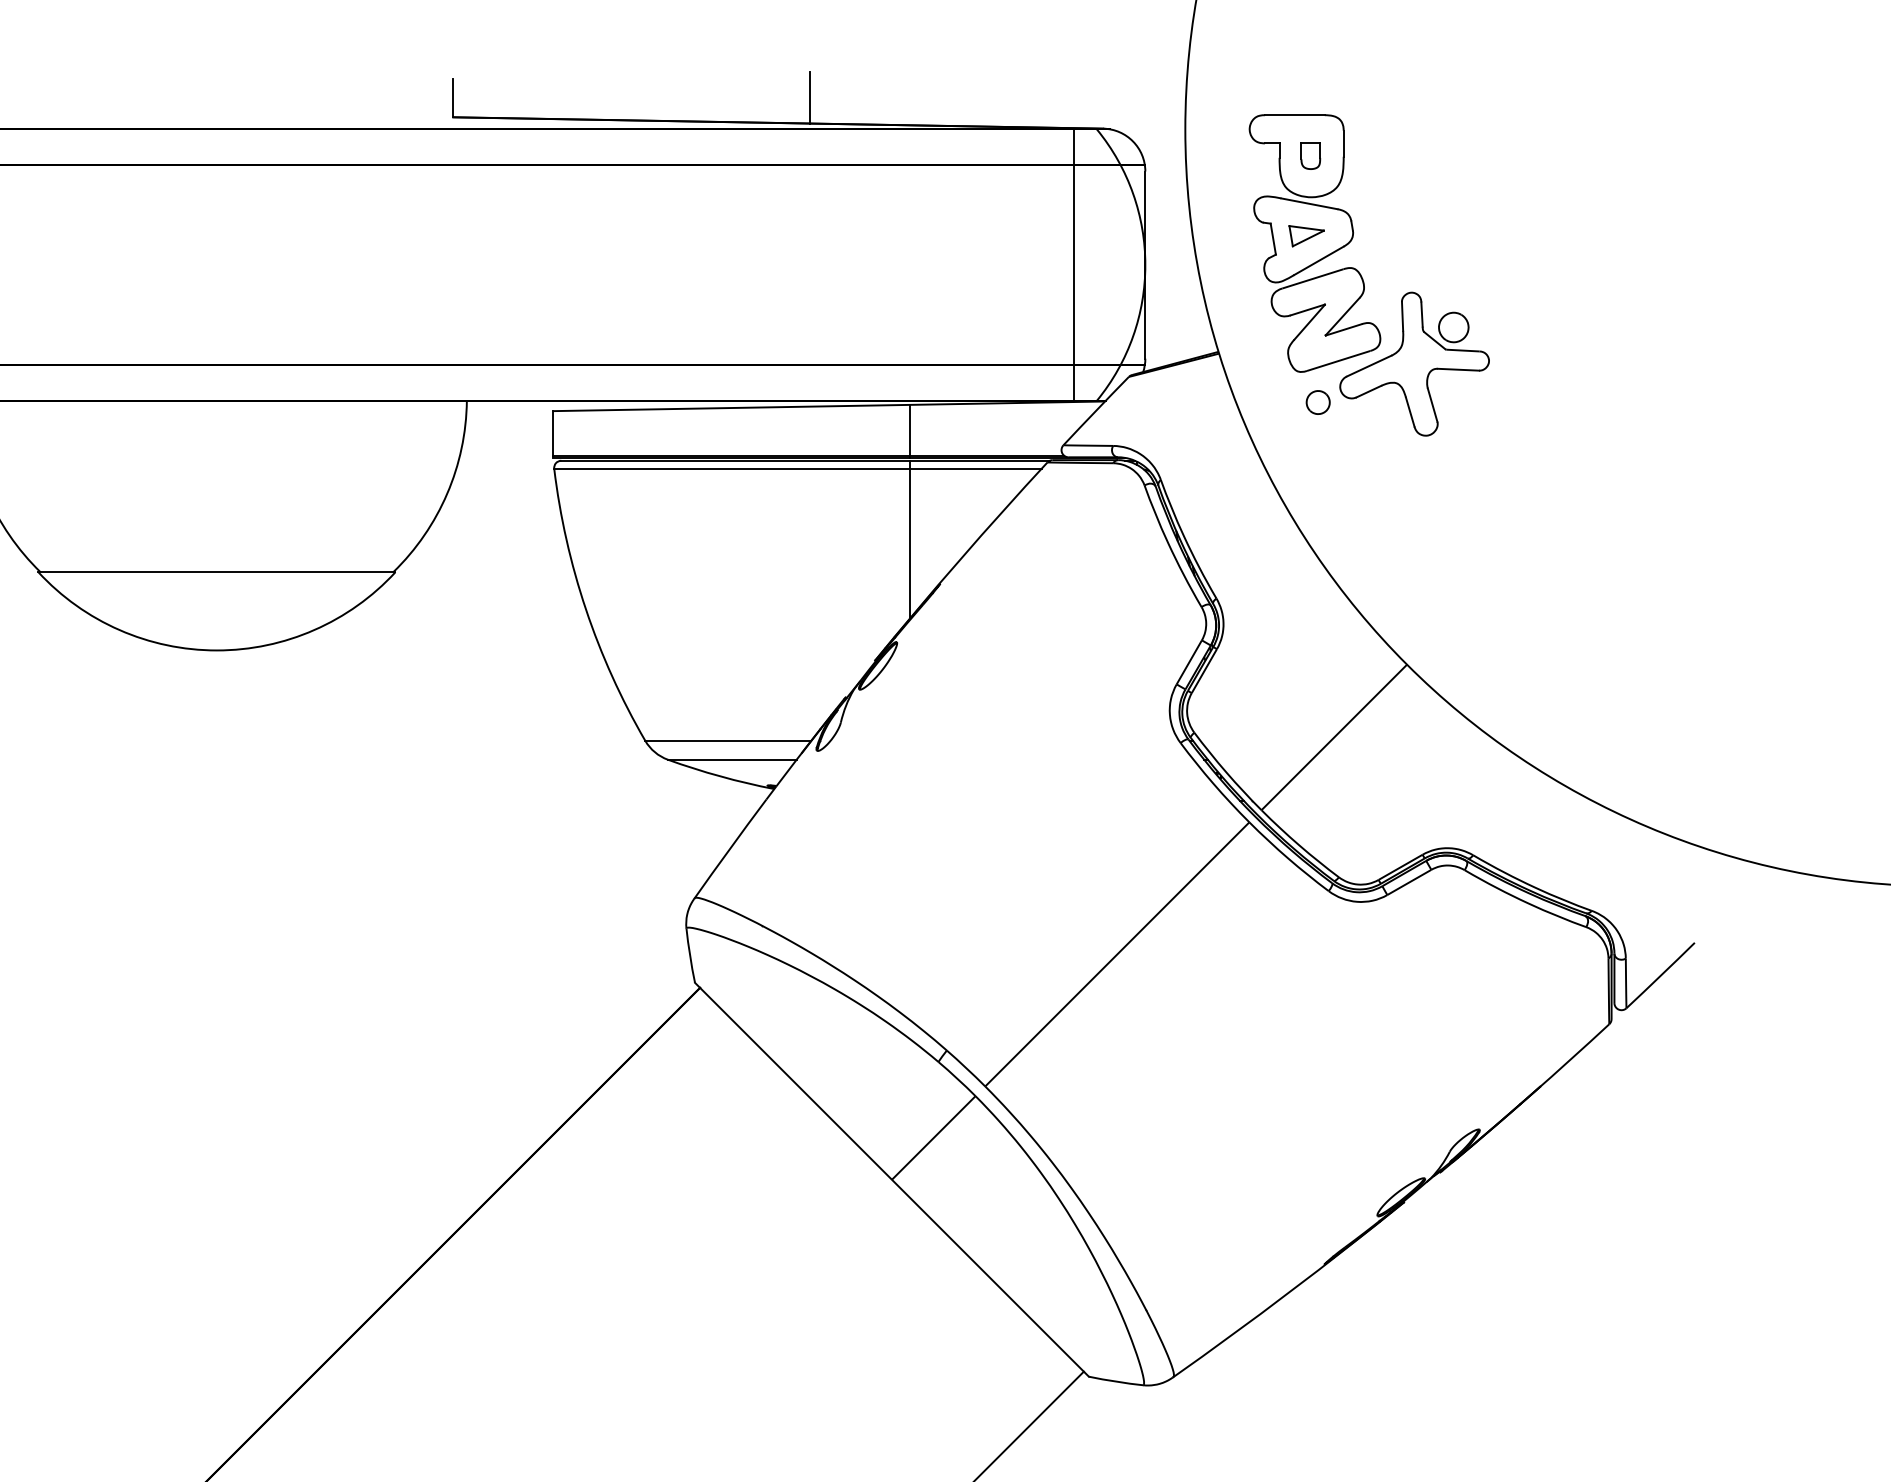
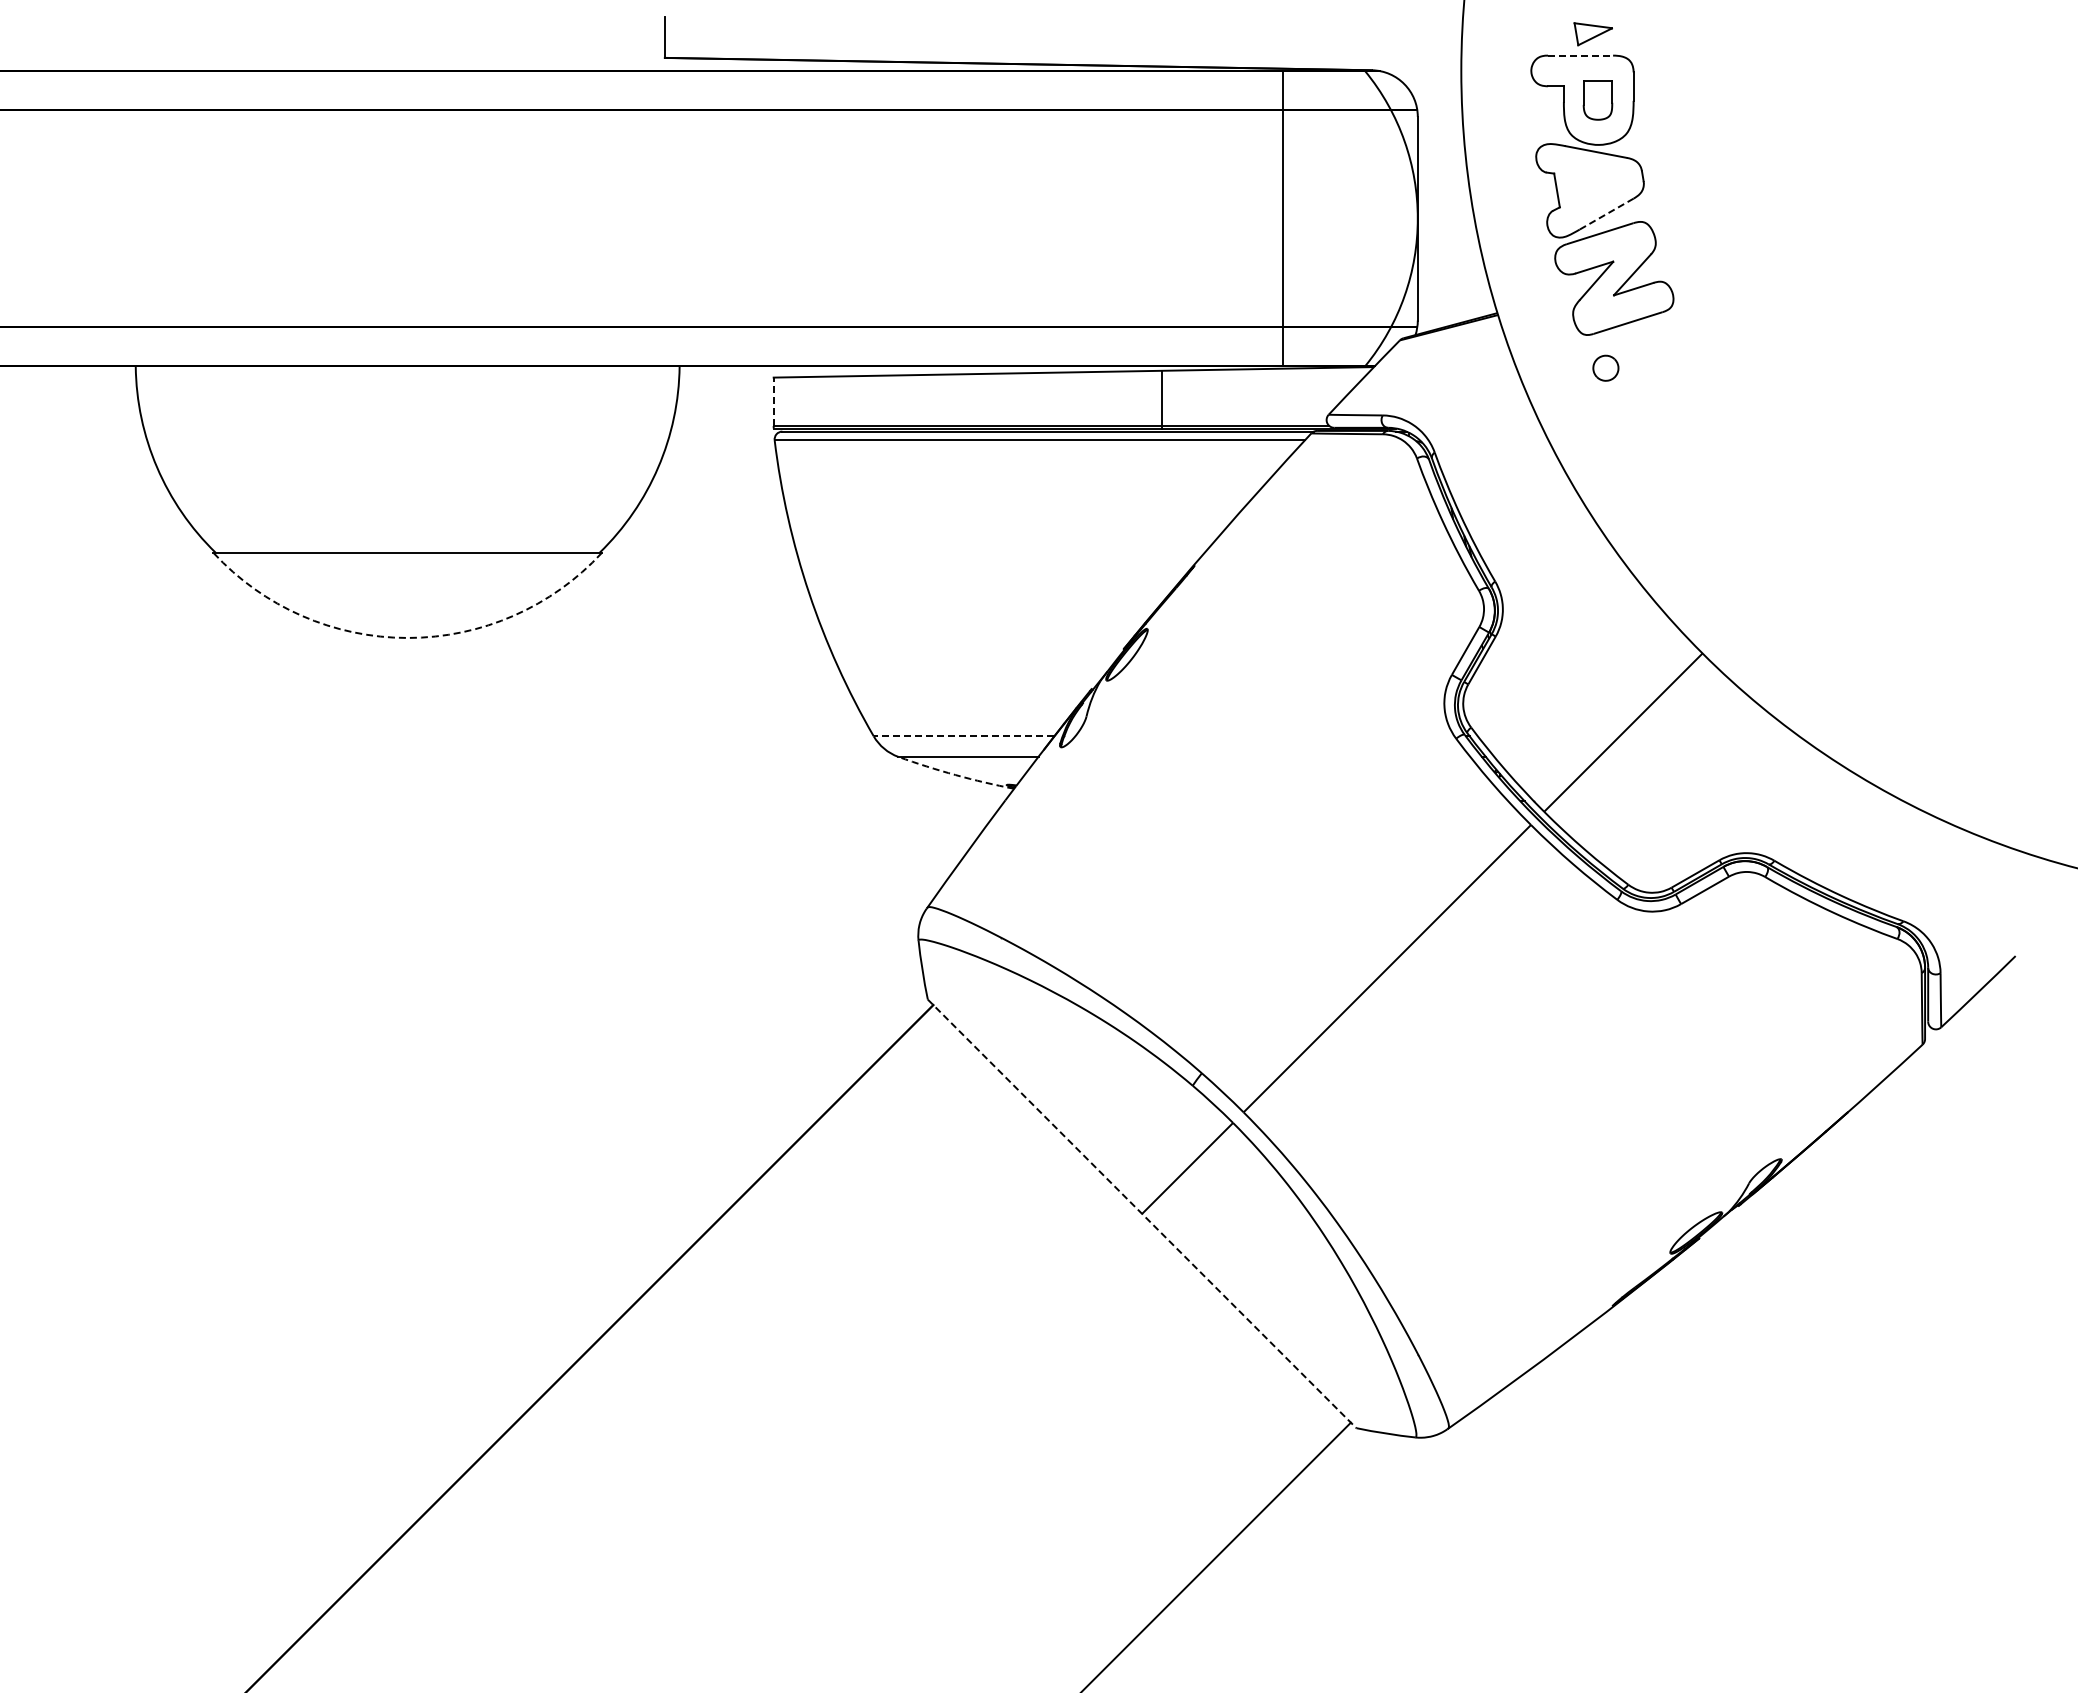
line: (810, 97) -> (1053, 36), removed
line: (1294, 115) -> (1580, 55), solid -> dashed
part: (1310, 156) -> (1597, 100), size x1.4
part: (1305, 236) -> (1592, 34), moved
line: (1318, 261) -> (1606, 214), solid -> dashed
line: (1074, 264) -> (1283, 218), moved
part: (1414, 364) -> (1710, 326), removed
line: (553, 433) -> (773, 401), solid -> dashed
line: (910, 538) -> (1162, 516), removed
arc: (216, 650) -> (407, 637), solid -> dashed
line: (727, 741) -> (963, 736), solid -> dashed
arc: (720, 776) -> (955, 775), solid -> dashed
line: (892, 1180) -> (1142, 1214), solid -> dashed

